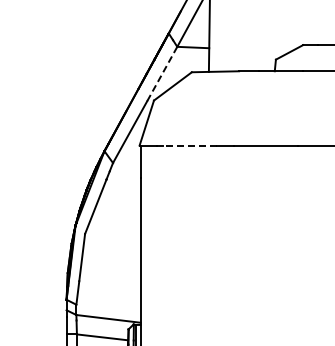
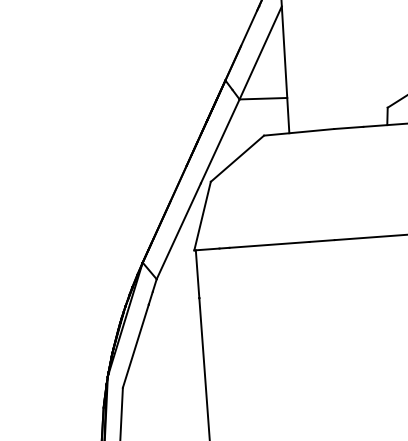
line: (162, 73) -> (220, 140), dashed -> solid
line: (190, 145) -> (270, 244), dashed -> solid

